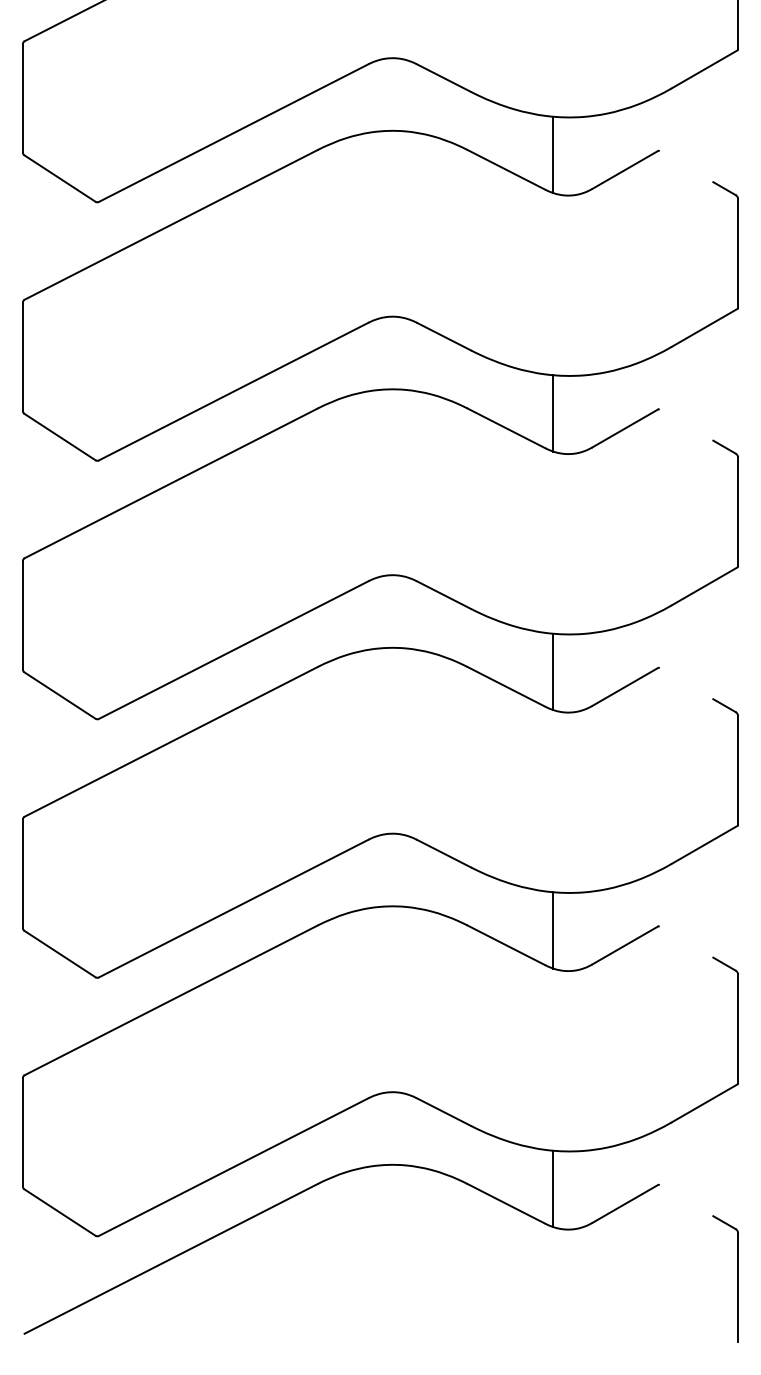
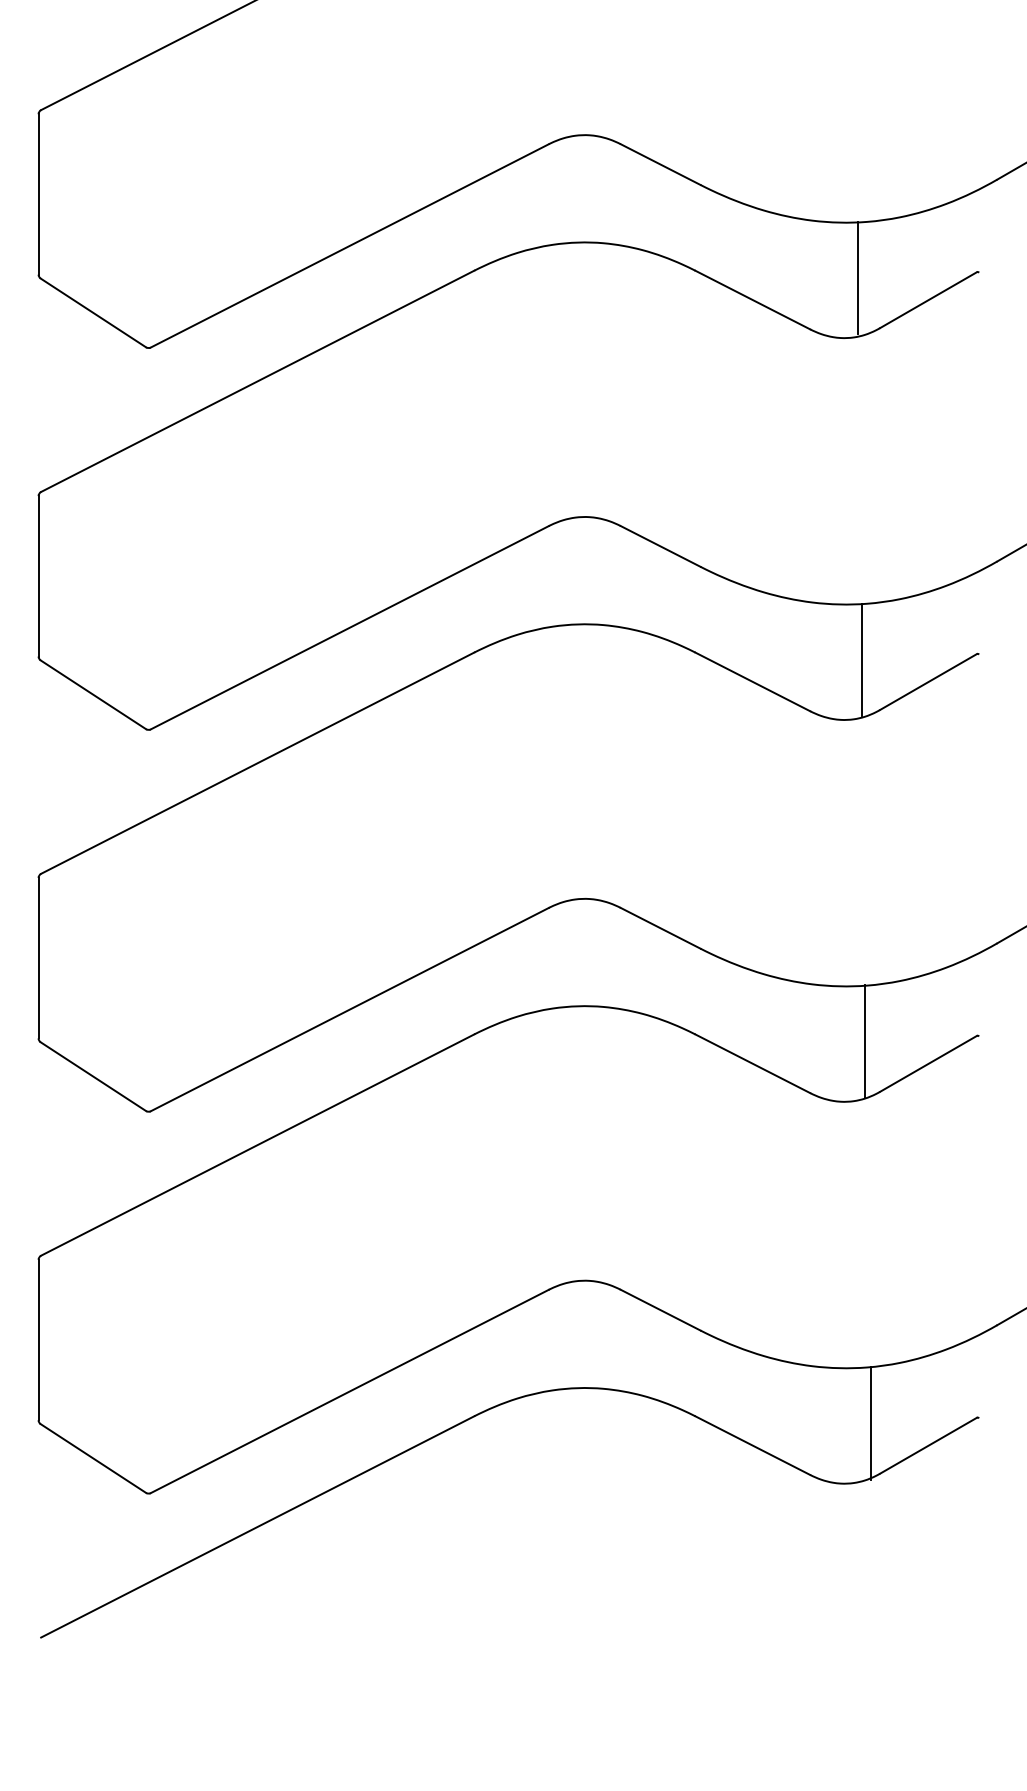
line: (553, 413) -> (857, 278), moved
line: (553, 671) -> (862, 659), moved
line: (553, 930) -> (865, 1041), moved
line: (553, 1188) -> (871, 1422), moved

